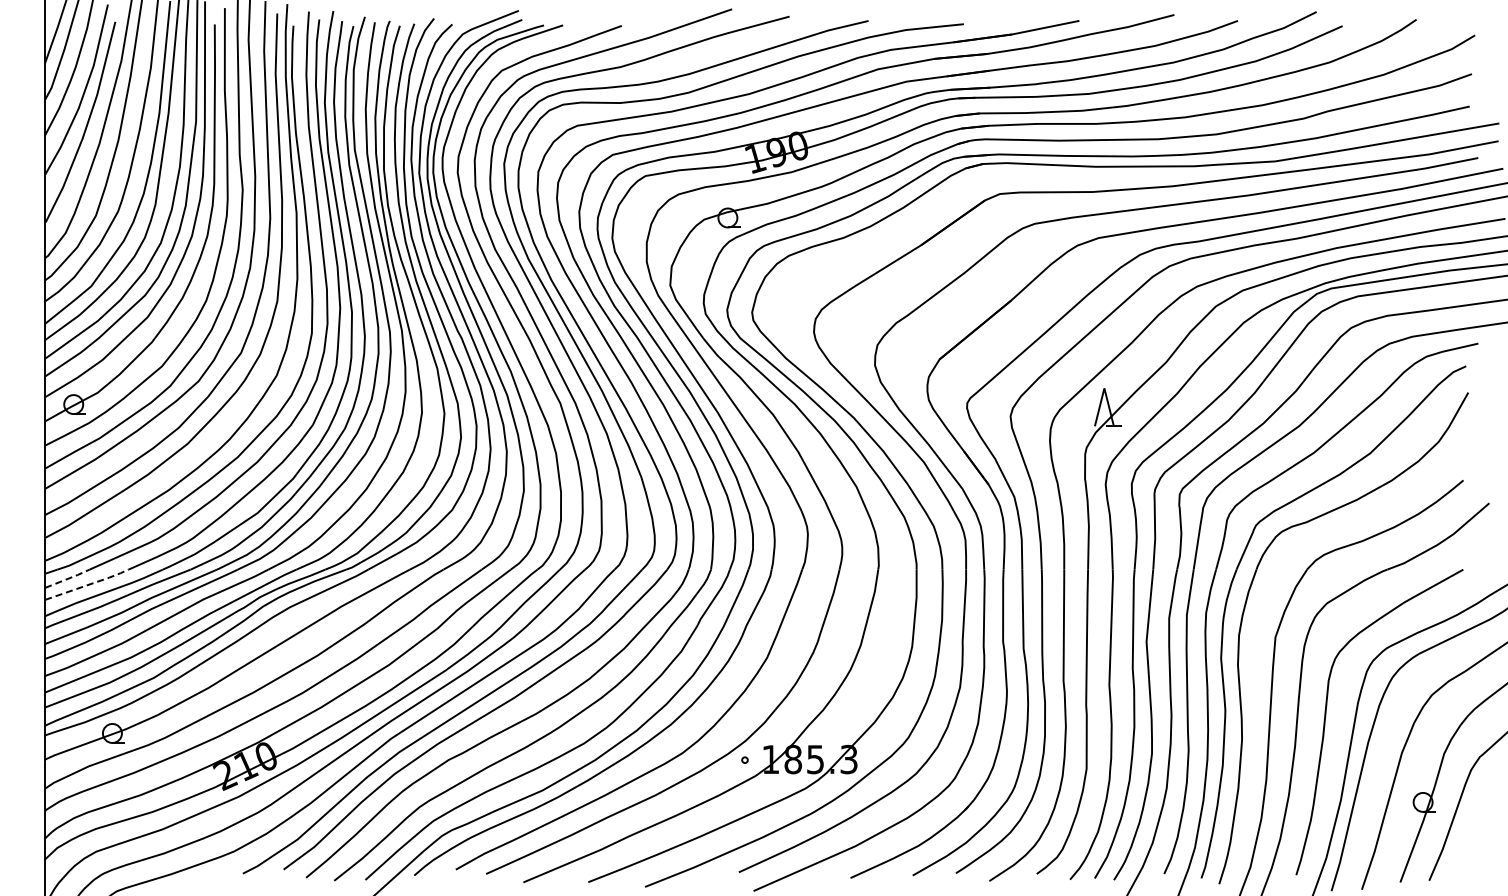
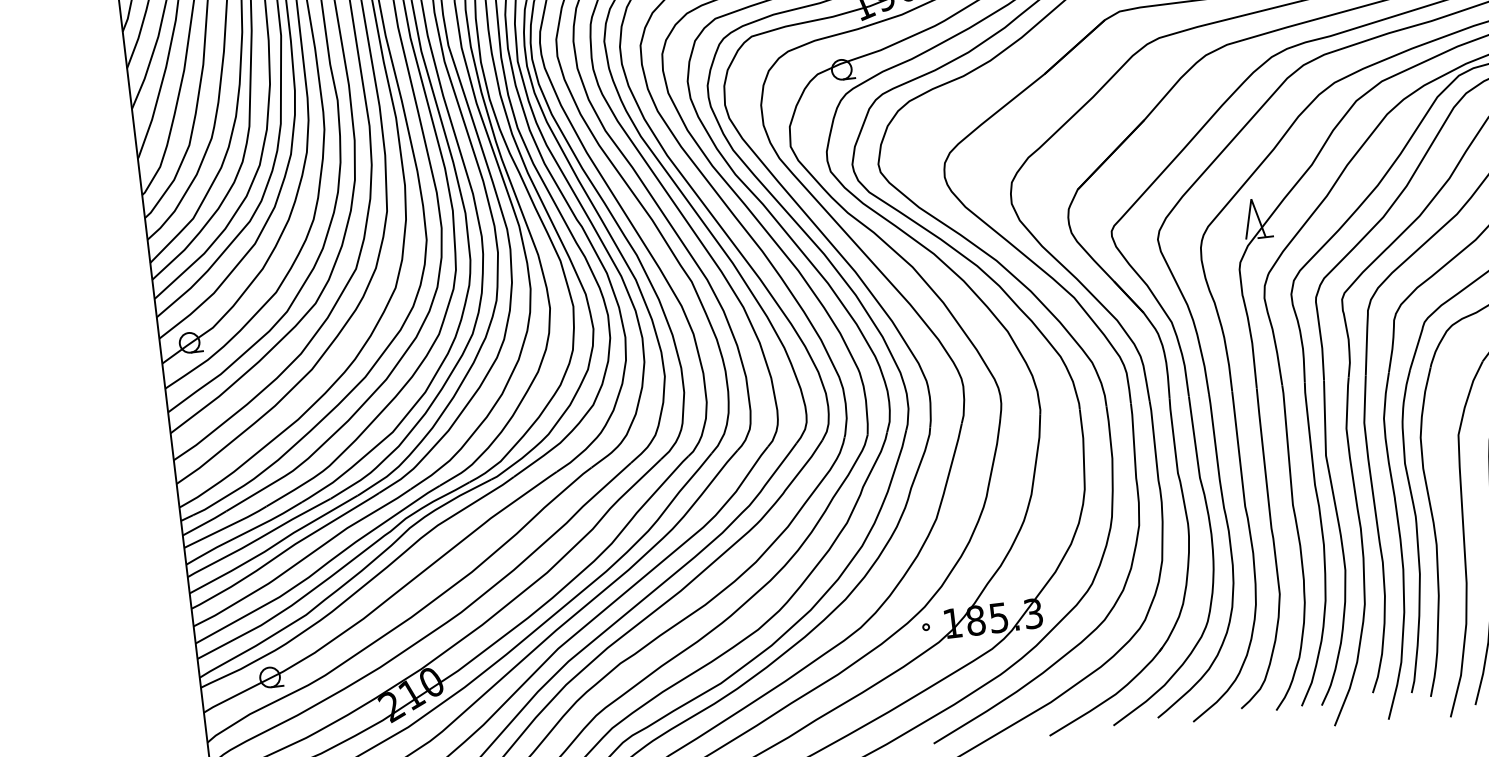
line: (68, 578) -> (205, 522), dashed -> solid
line: (88, 584) -> (227, 526), dashed -> solid

